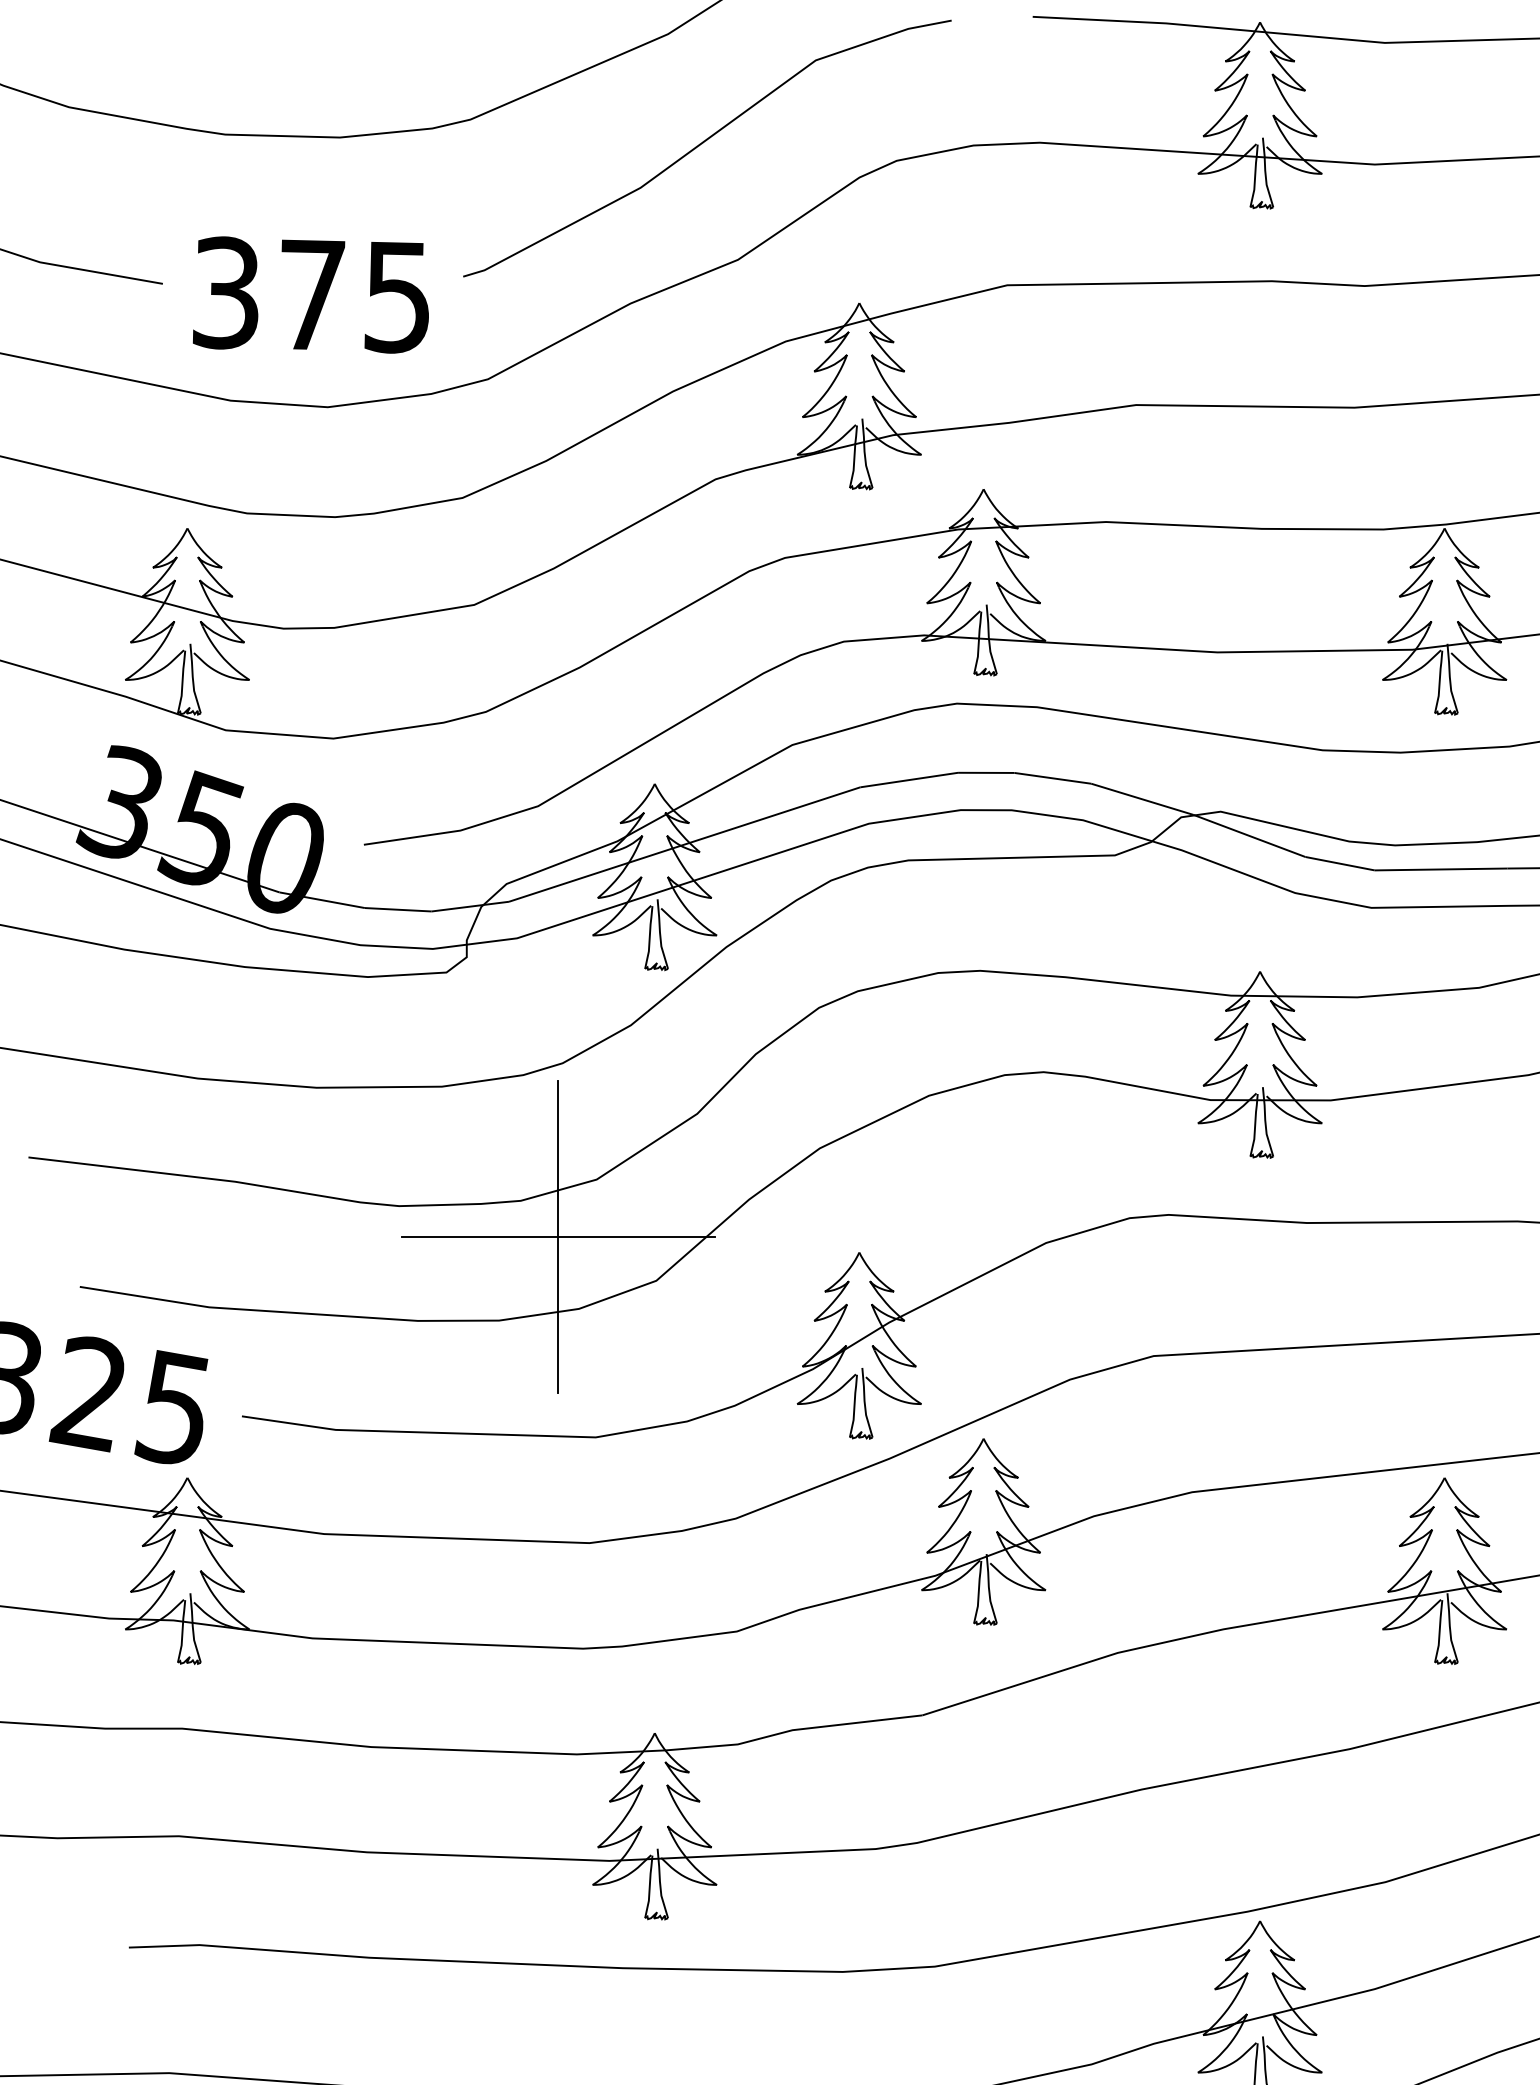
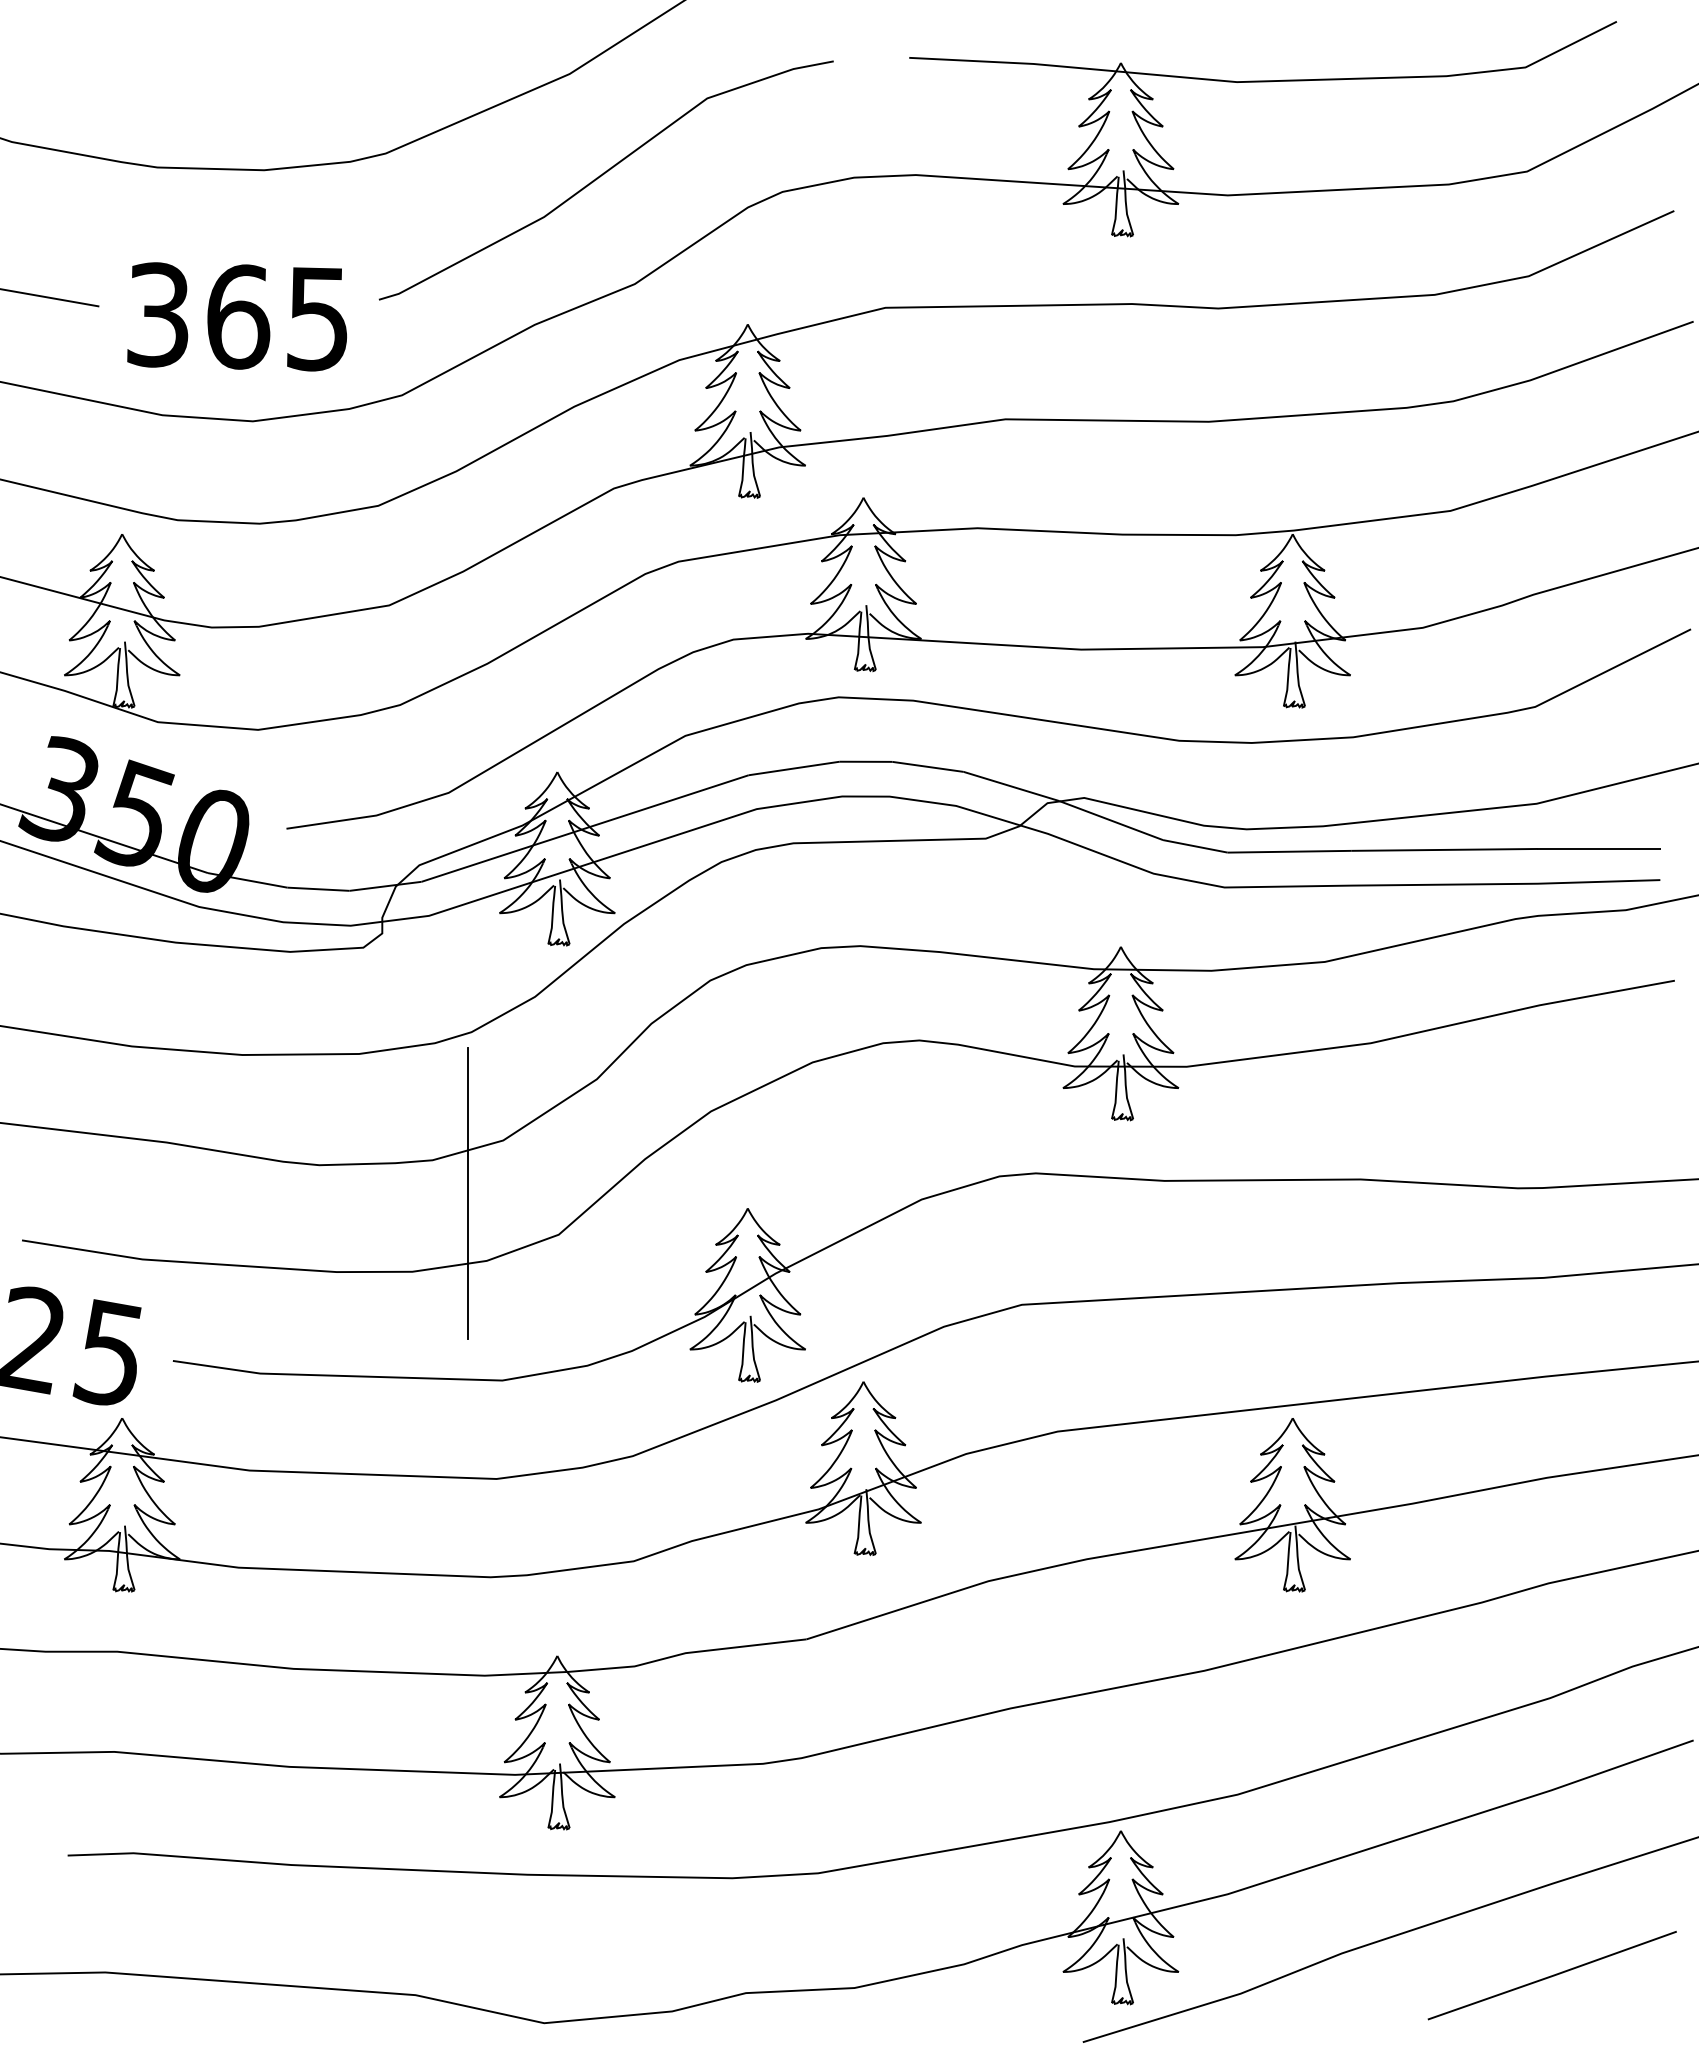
text: (312, 294) -> (238, 316), 375 -> 365
line: (558, 1236) -> (467, 1193), removed

